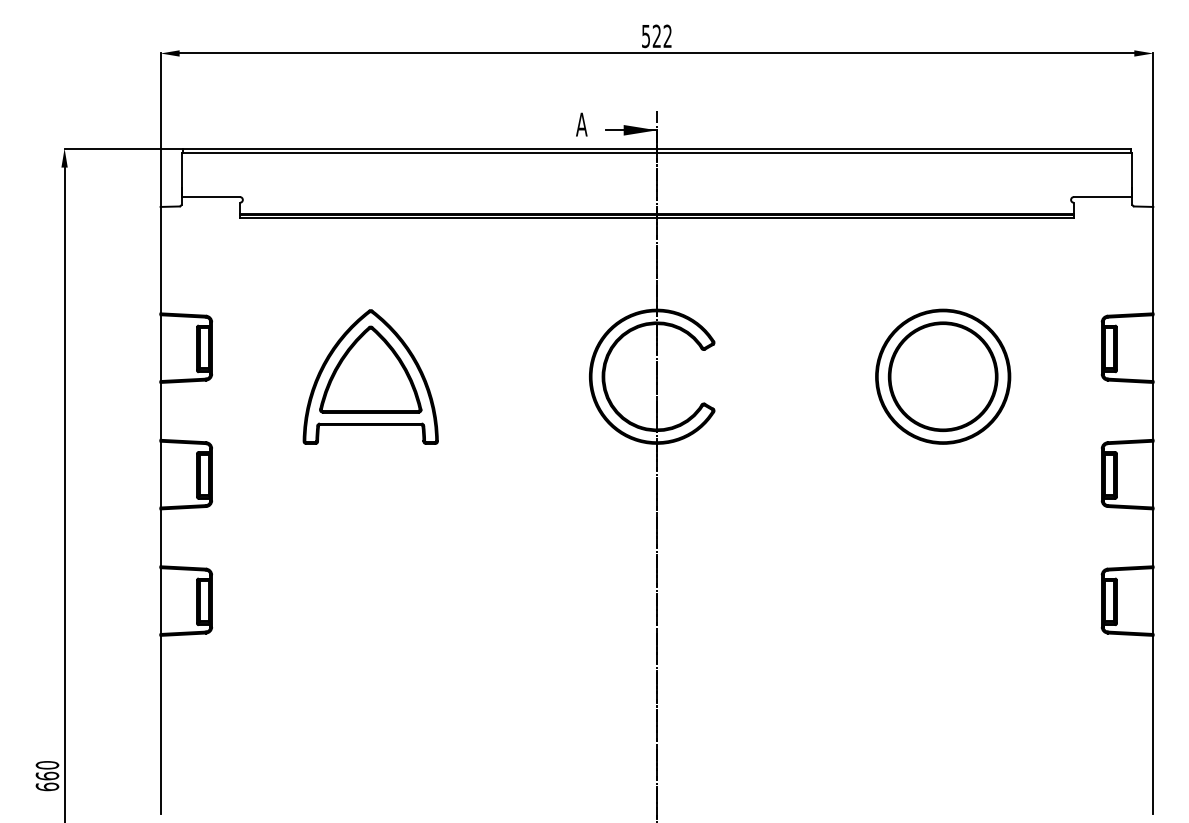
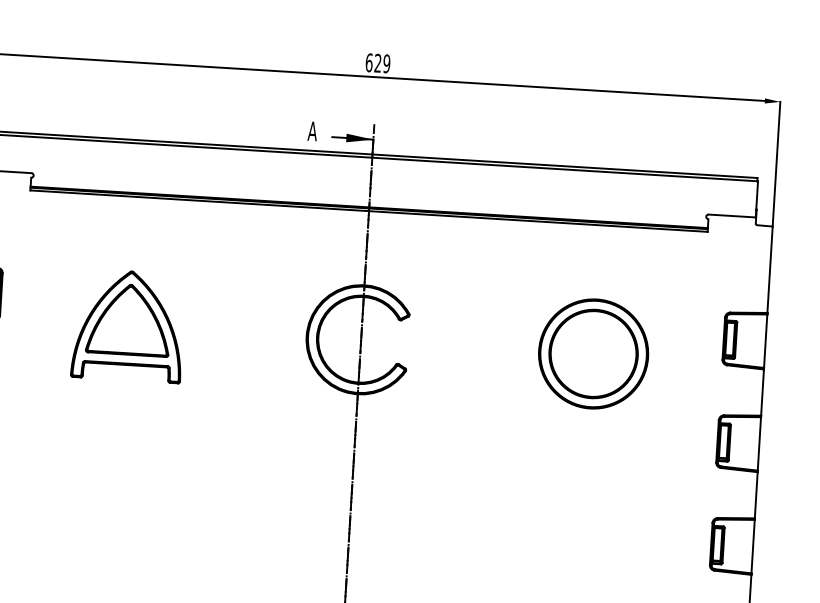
text: (656, 36) -> (377, 63), 522 -> 629

